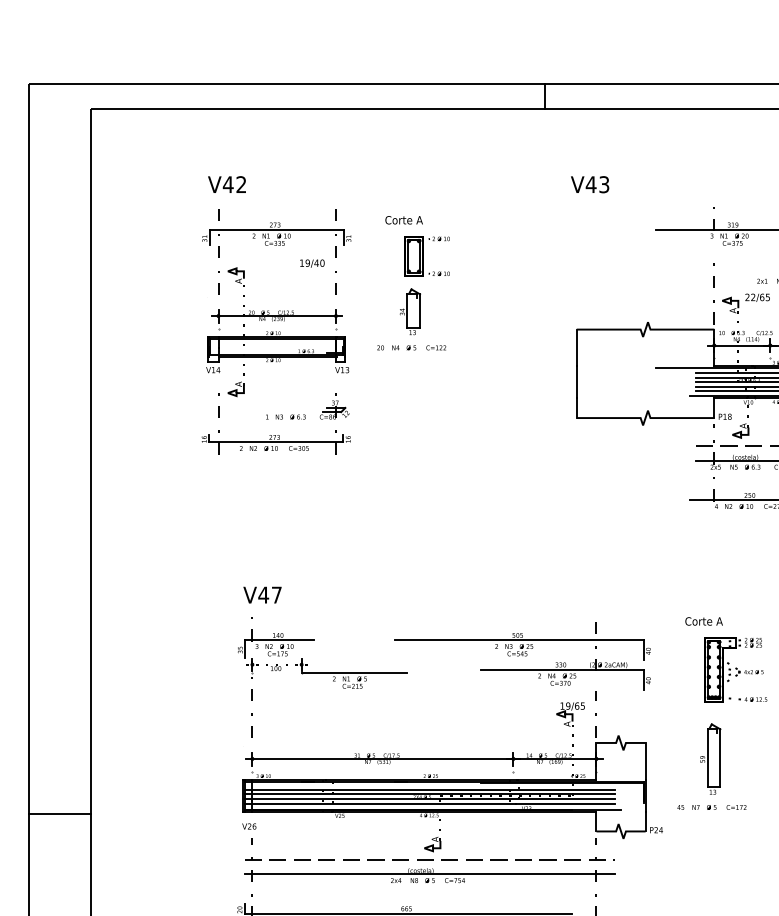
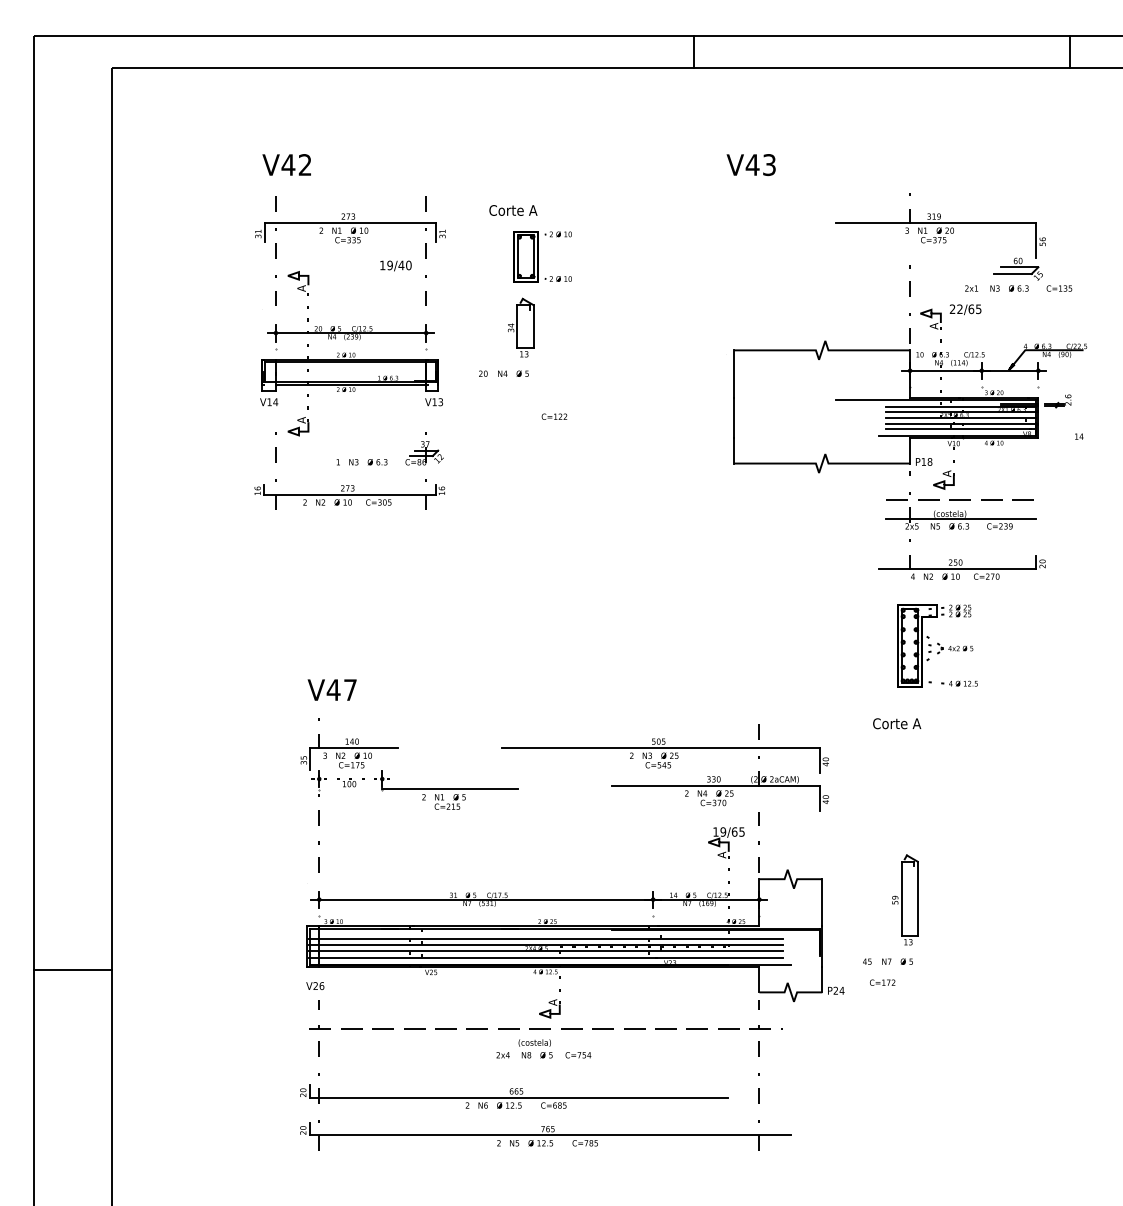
text: (436, 347) -> (554, 416), moved
part: (735, 669) -> (937, 645), moved
text: (736, 807) -> (882, 982), moved
line: (430, 874) -> (546, 1047), removed

